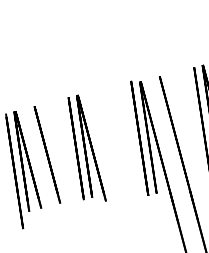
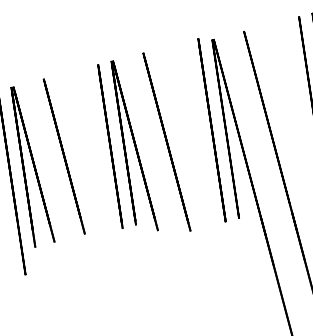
line: (111, 145) -> (166, 141), added

